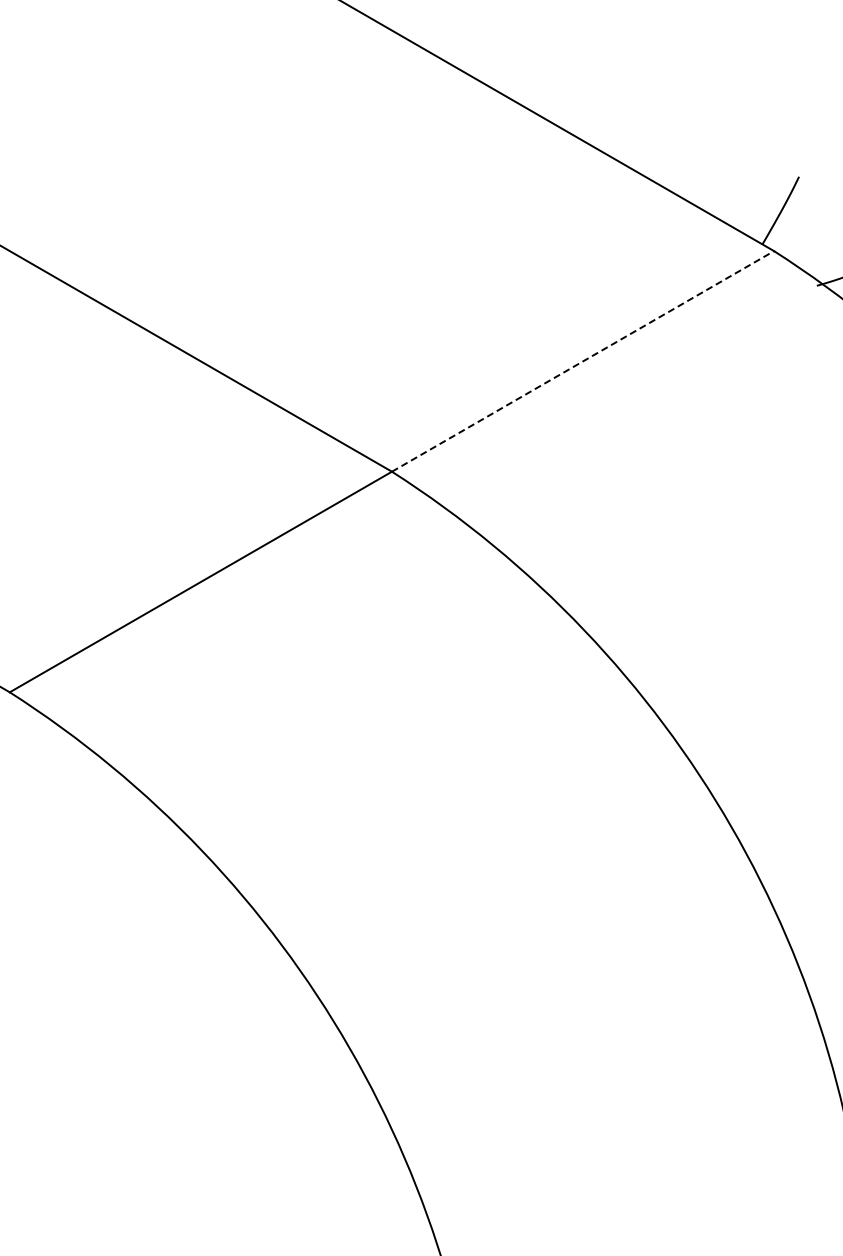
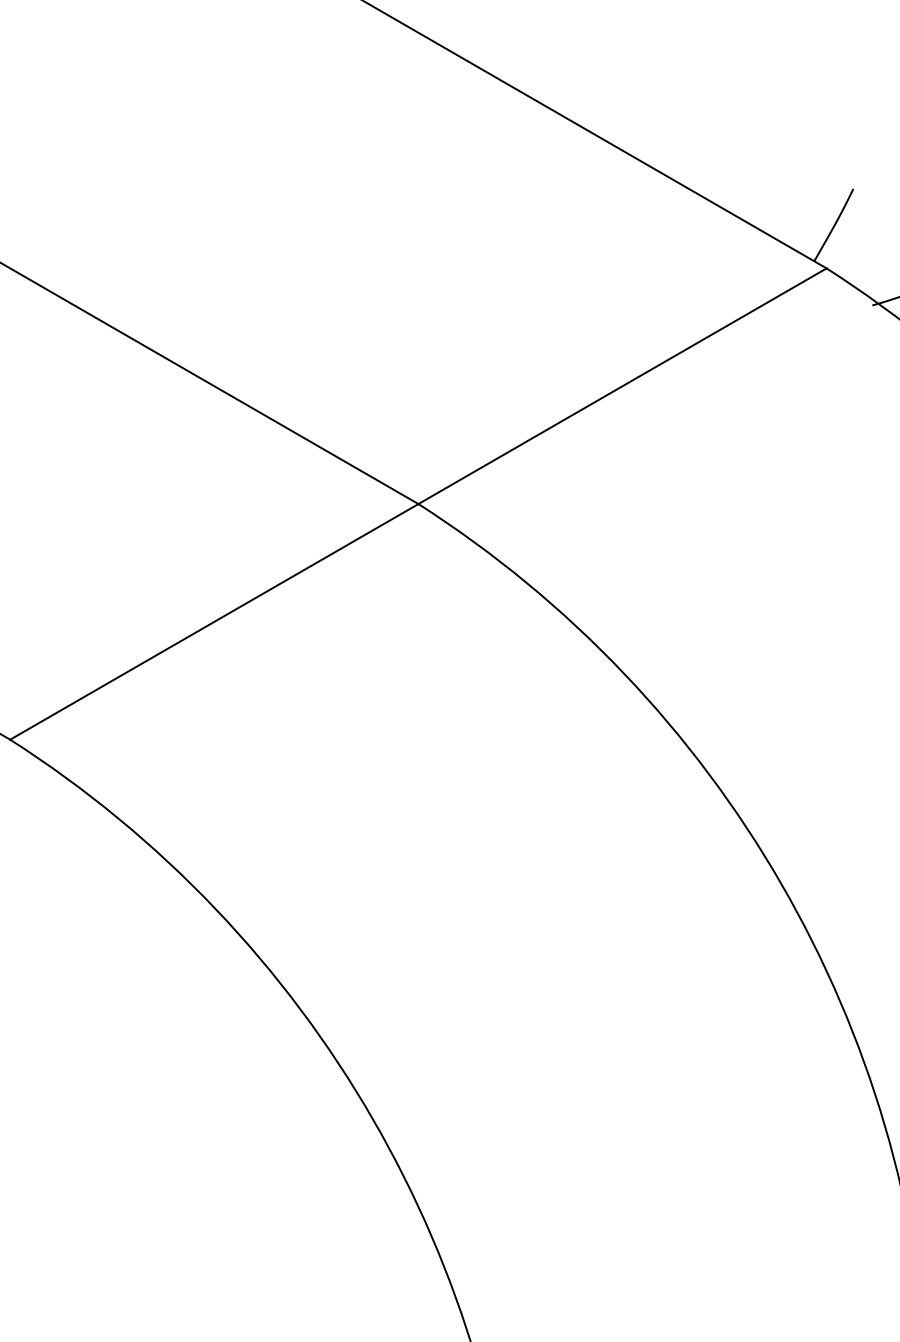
line: (583, 361) -> (623, 386), dashed -> solid

